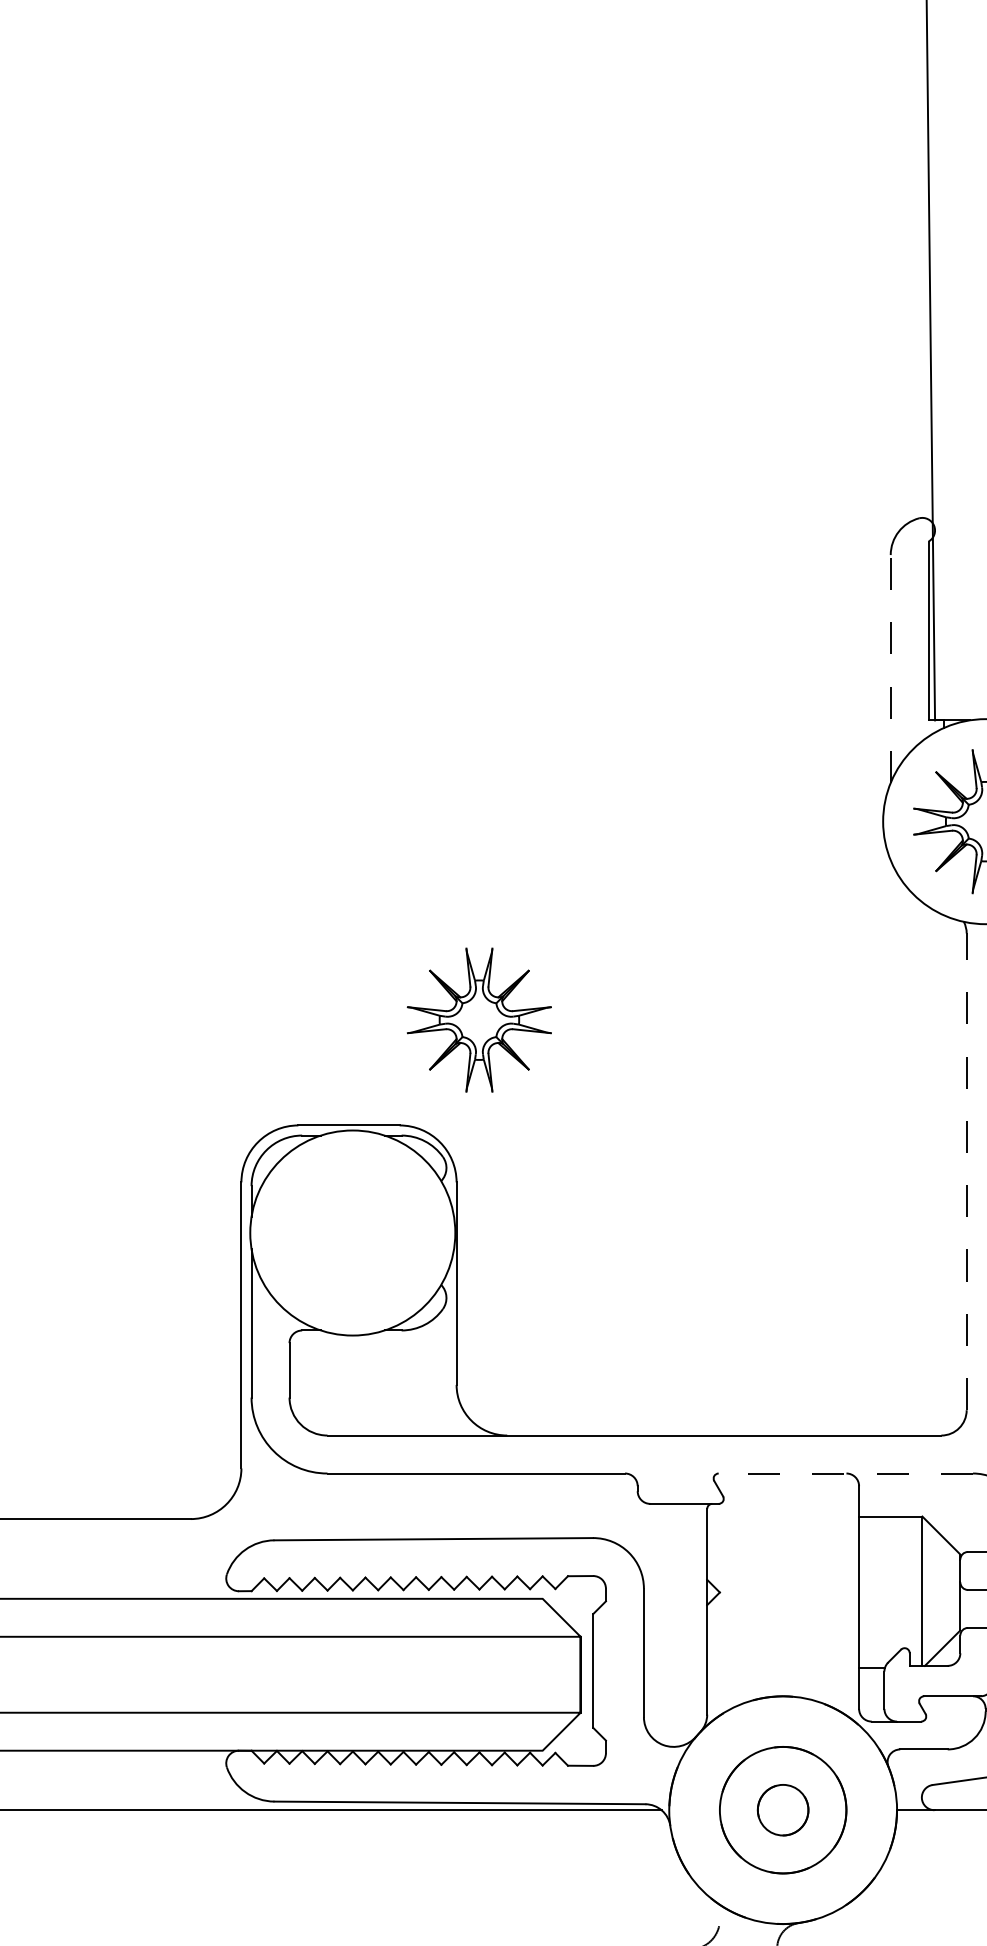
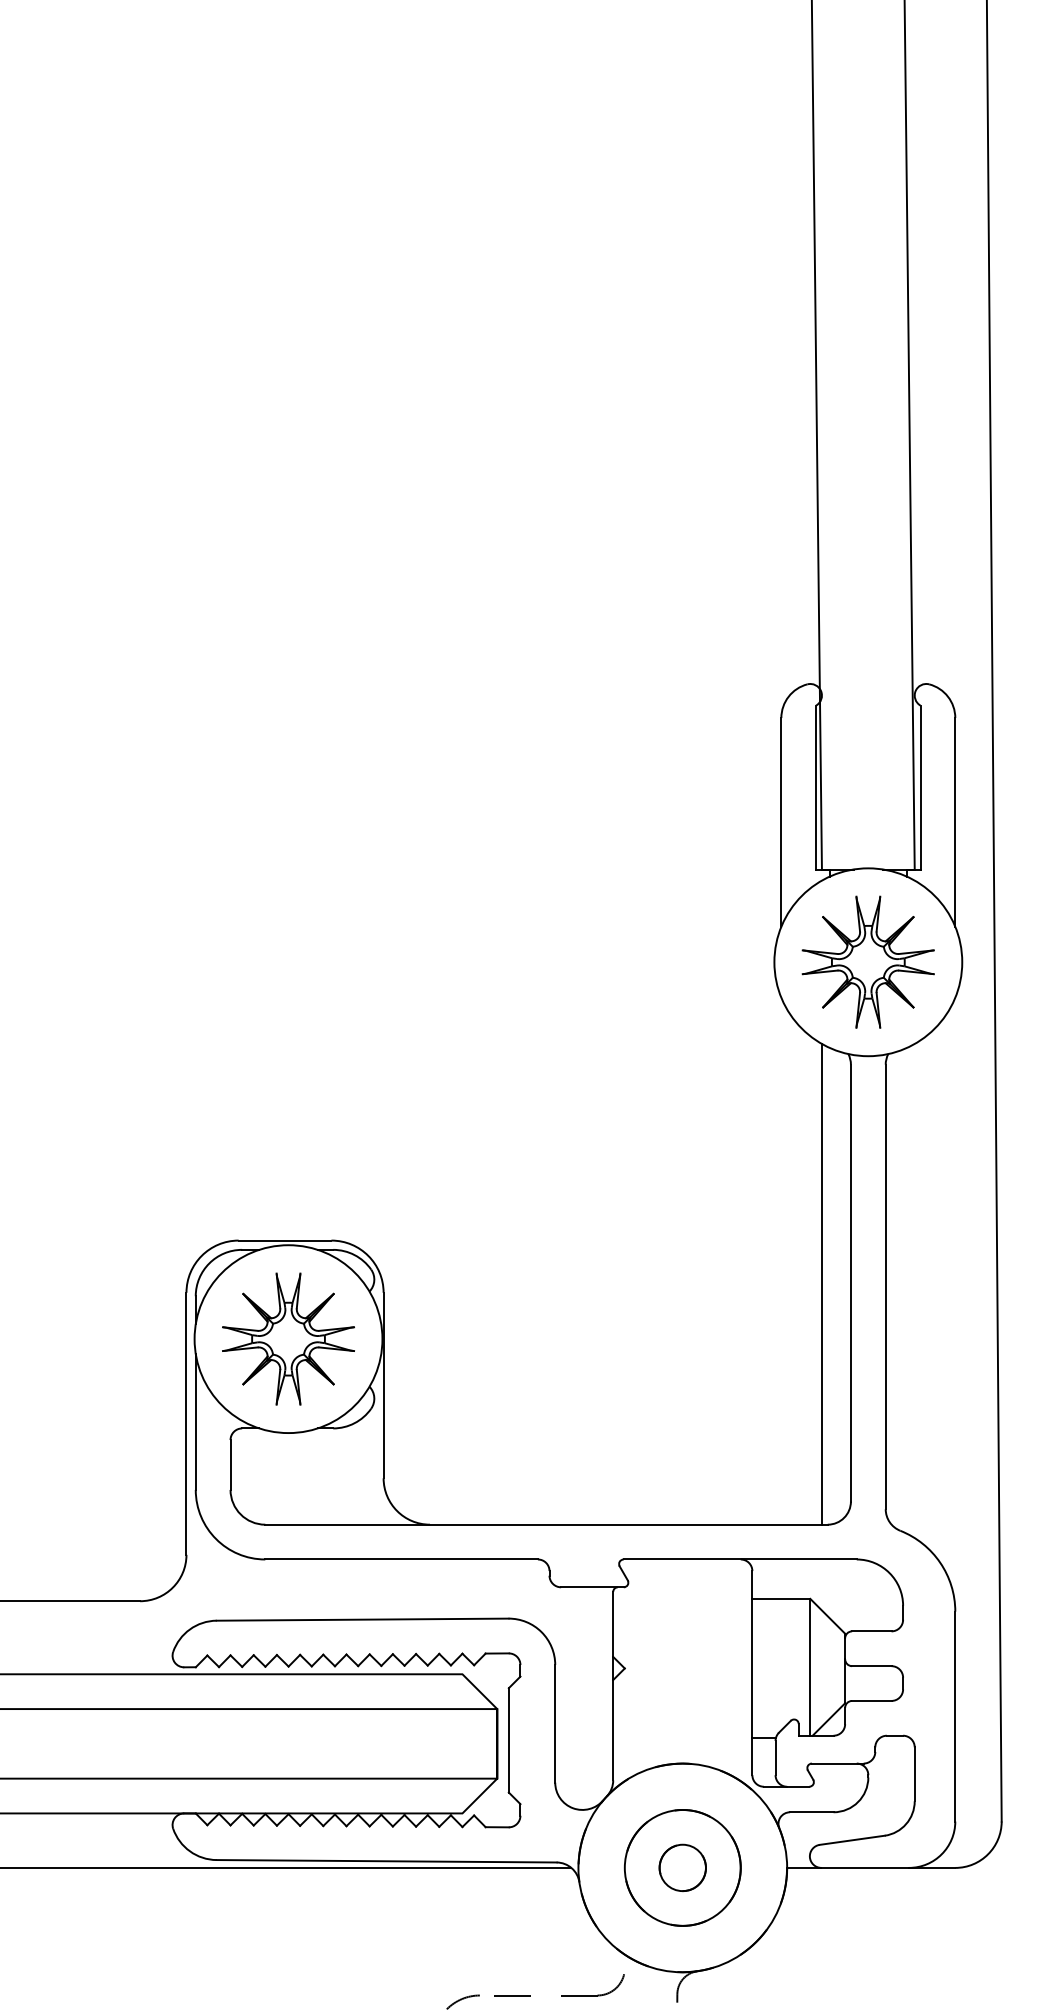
line: (890, 668) -> (781, 821), dashed -> solid
part: (479, 1019) -> (288, 1338), moved
line: (966, 1171) -> (850, 1282), dashed -> solid
line: (934, 1172) -> (821, 1283), added
line: (845, 1473) -> (739, 1559), dashed -> solid

